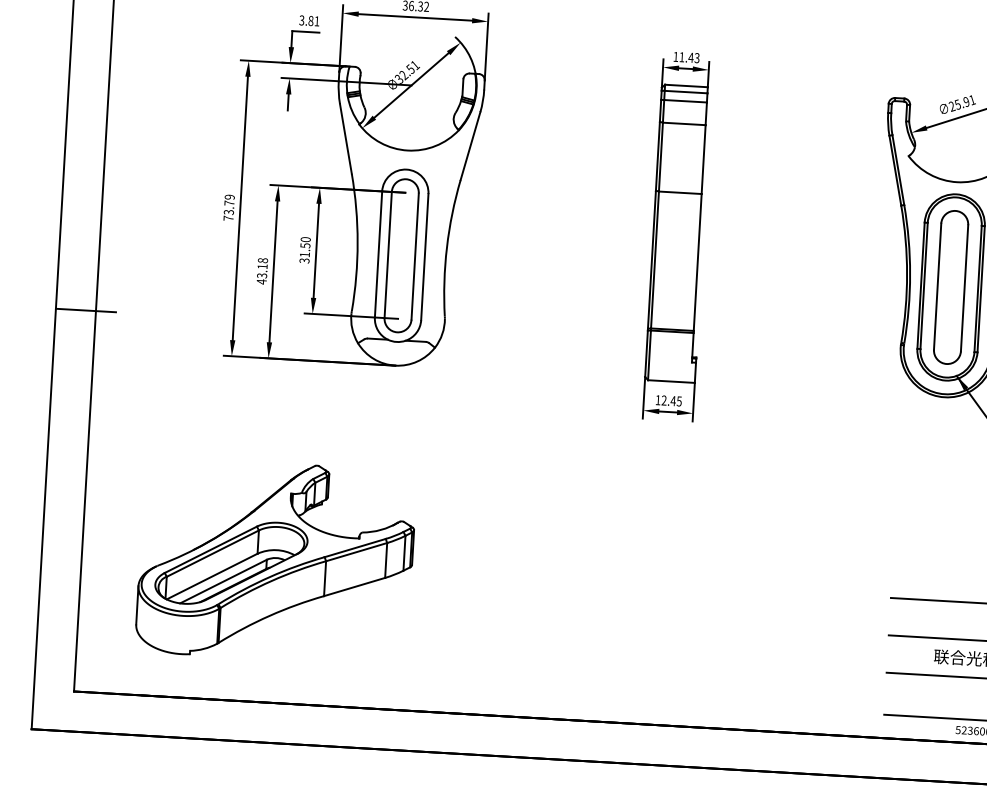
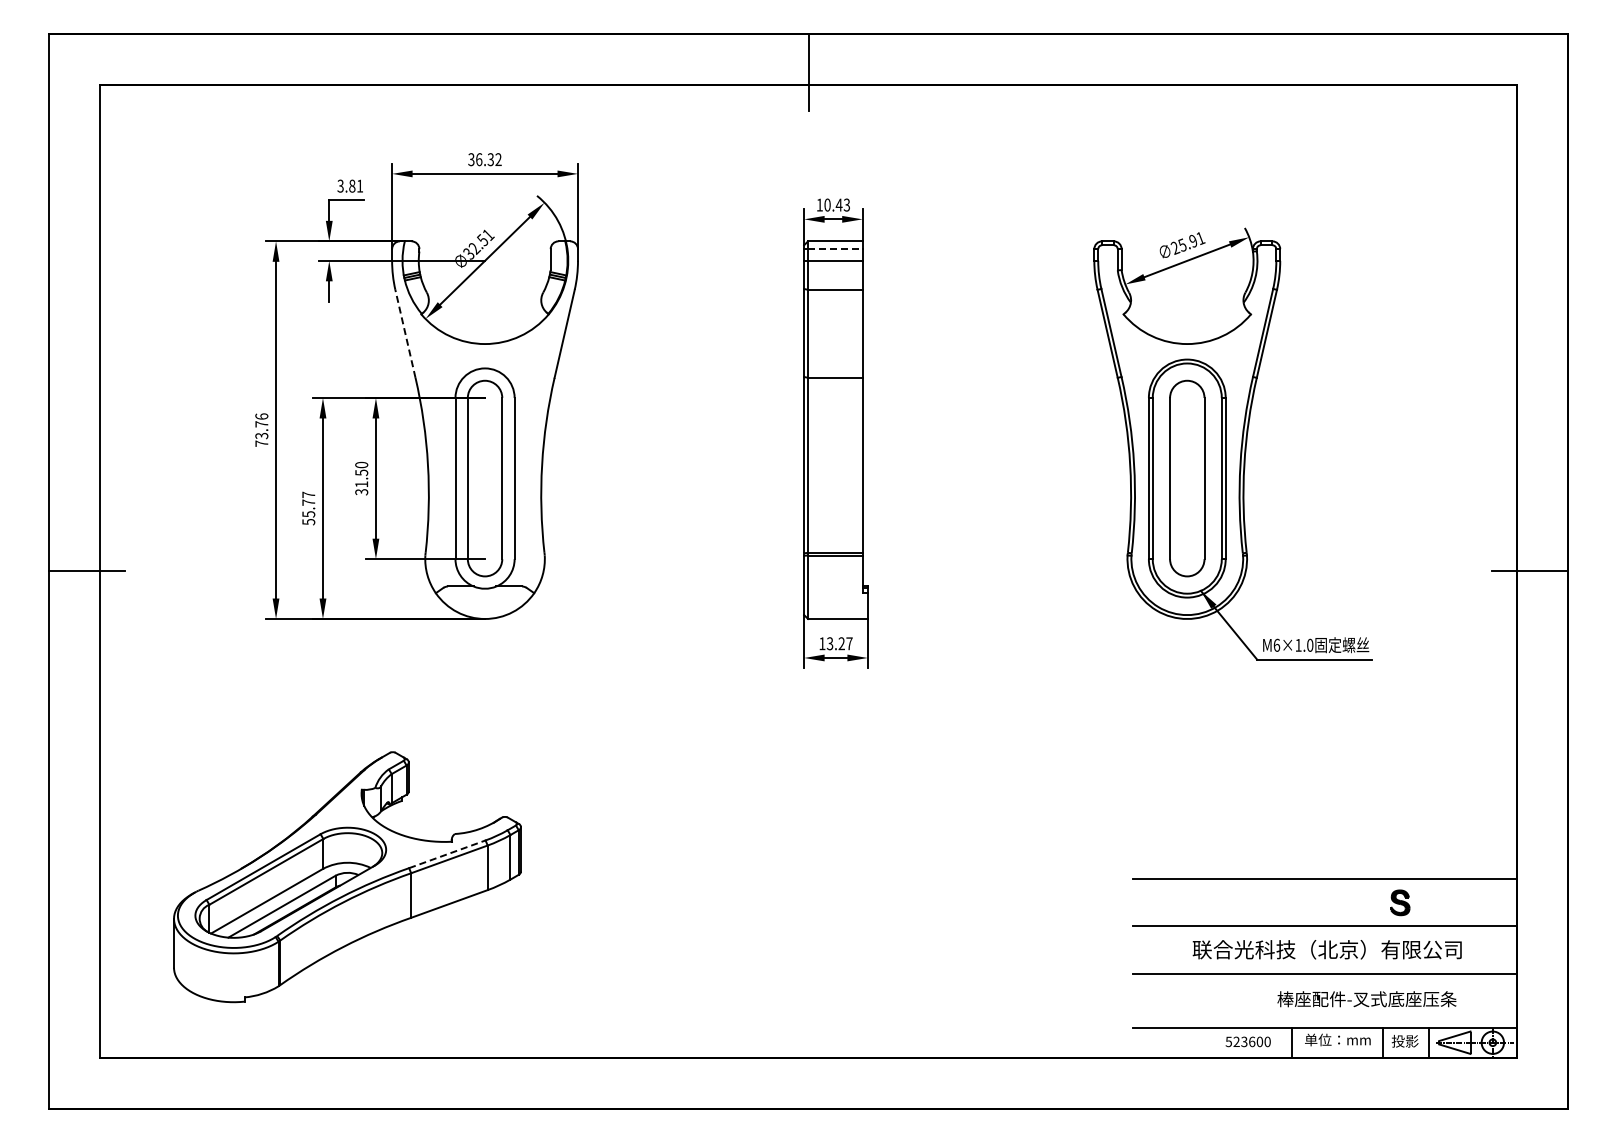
text: (681, 56) -> (827, 204), 11.43 -> 10.43
line: (686, 92) -> (835, 249), solid -> dashed
line: (345, 138) -> (405, 333), solid -> dashed
text: (229, 197) -> (261, 416), 73.79 -> 73.76
text: (262, 271) -> (308, 508), 43.18 -> 55.77
text: (671, 400) -> (839, 643), 12.45 -> 13.27
line: (355, 548) -> (447, 854), solid -> dashed

